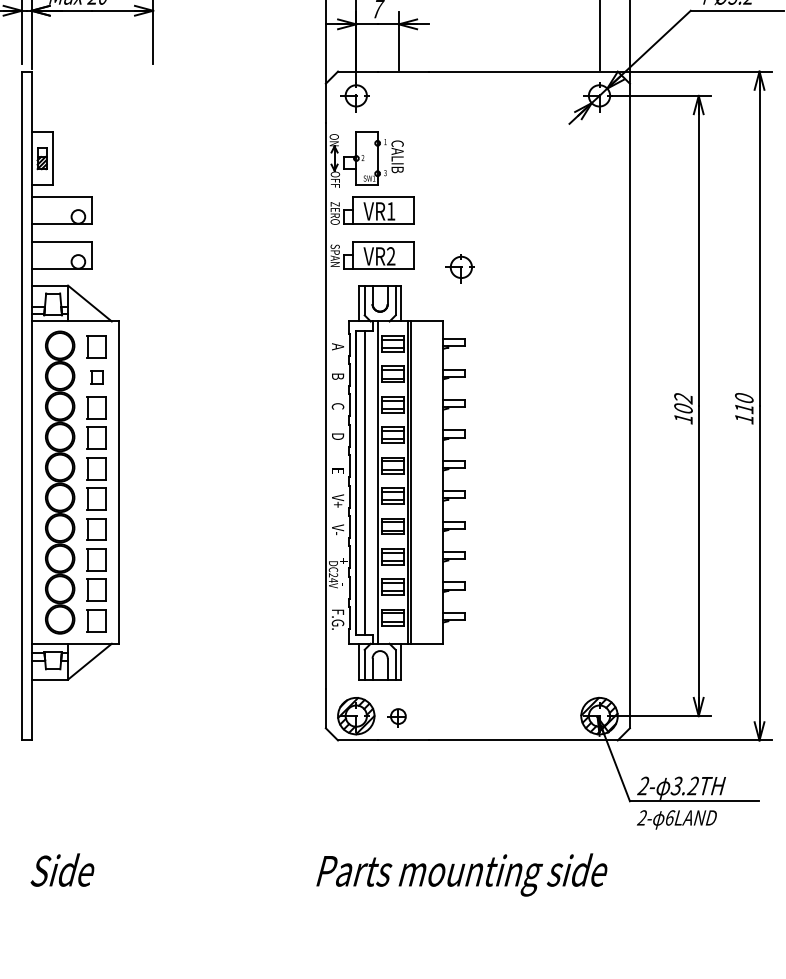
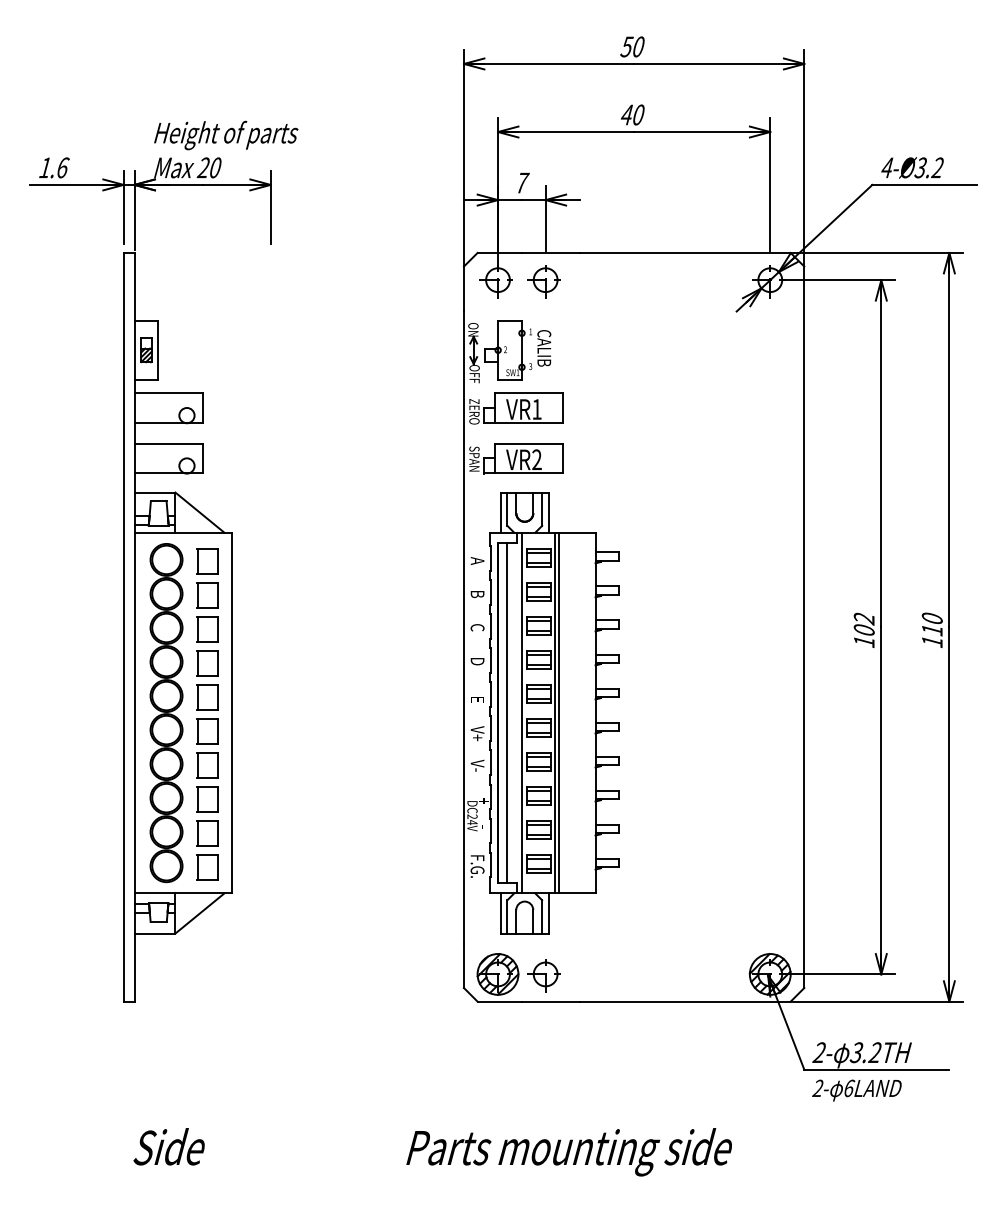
part: (459, 268) -> (543, 281), moved
part: (96, 377) -> (207, 595), size x1.67
part: (396, 717) -> (543, 975), size x1.43
text: (461, 875) -> (568, 1152), moved

